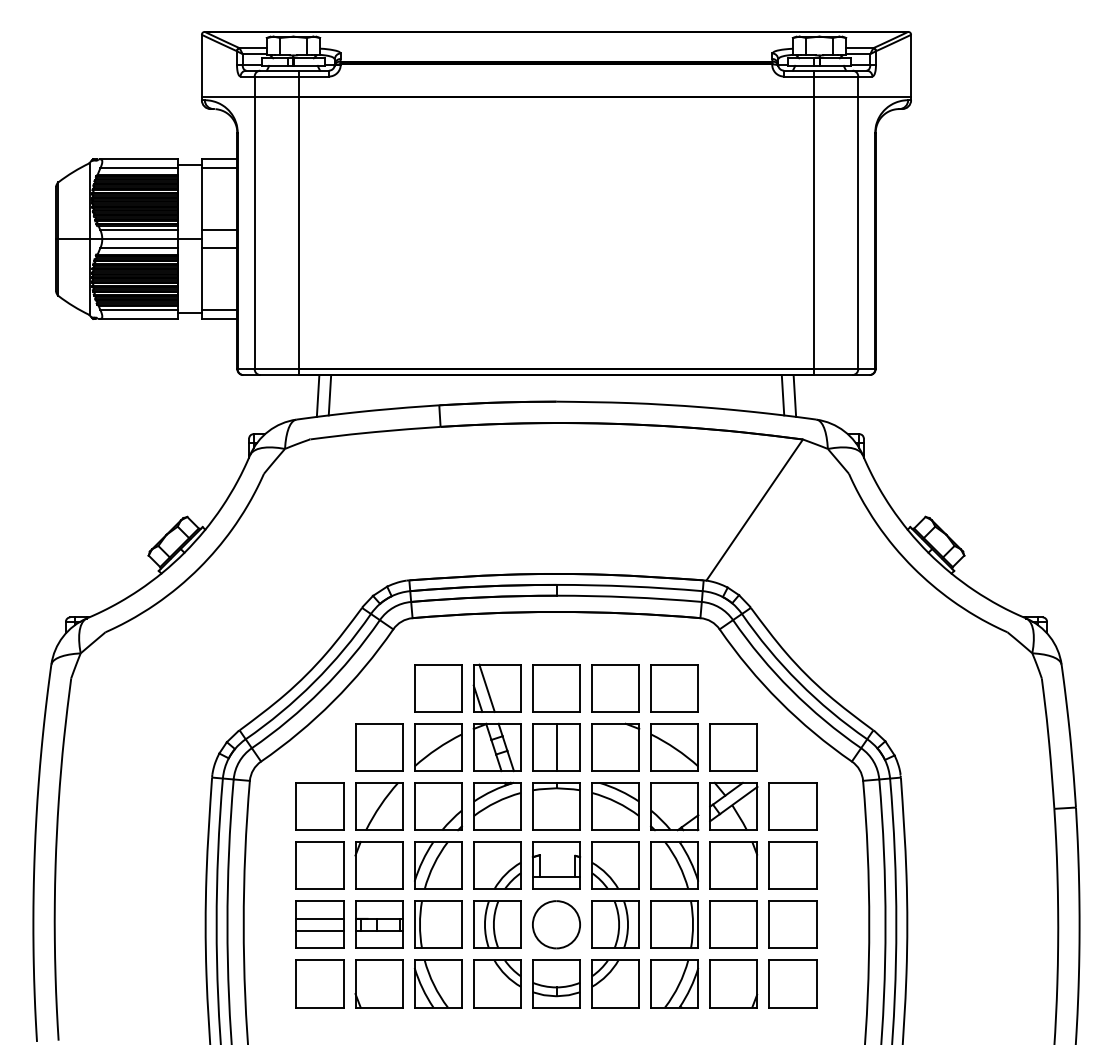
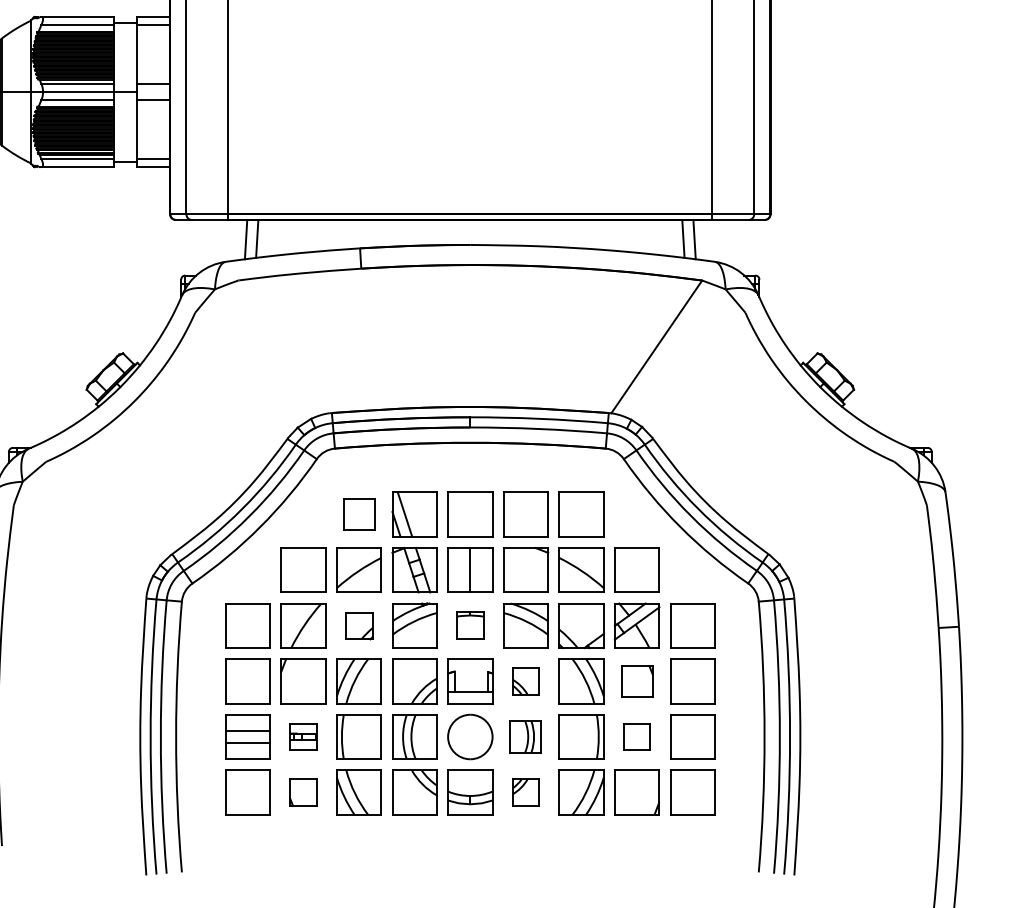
part: (438, 688) -> (359, 514), size x0.7
part: (438, 806) -> (359, 625), size x0.6
part: (556, 806) -> (470, 625), size x0.6
part: (615, 865) -> (525, 681), size x0.6
part: (733, 865) -> (636, 681), size x0.7
part: (379, 924) -> (303, 736), size x0.6
part: (615, 924) -> (525, 736), size x0.7
part: (733, 924) -> (636, 736), size x0.6
part: (378, 983) -> (302, 792), size x0.6
part: (615, 983) -> (525, 792), size x0.6

